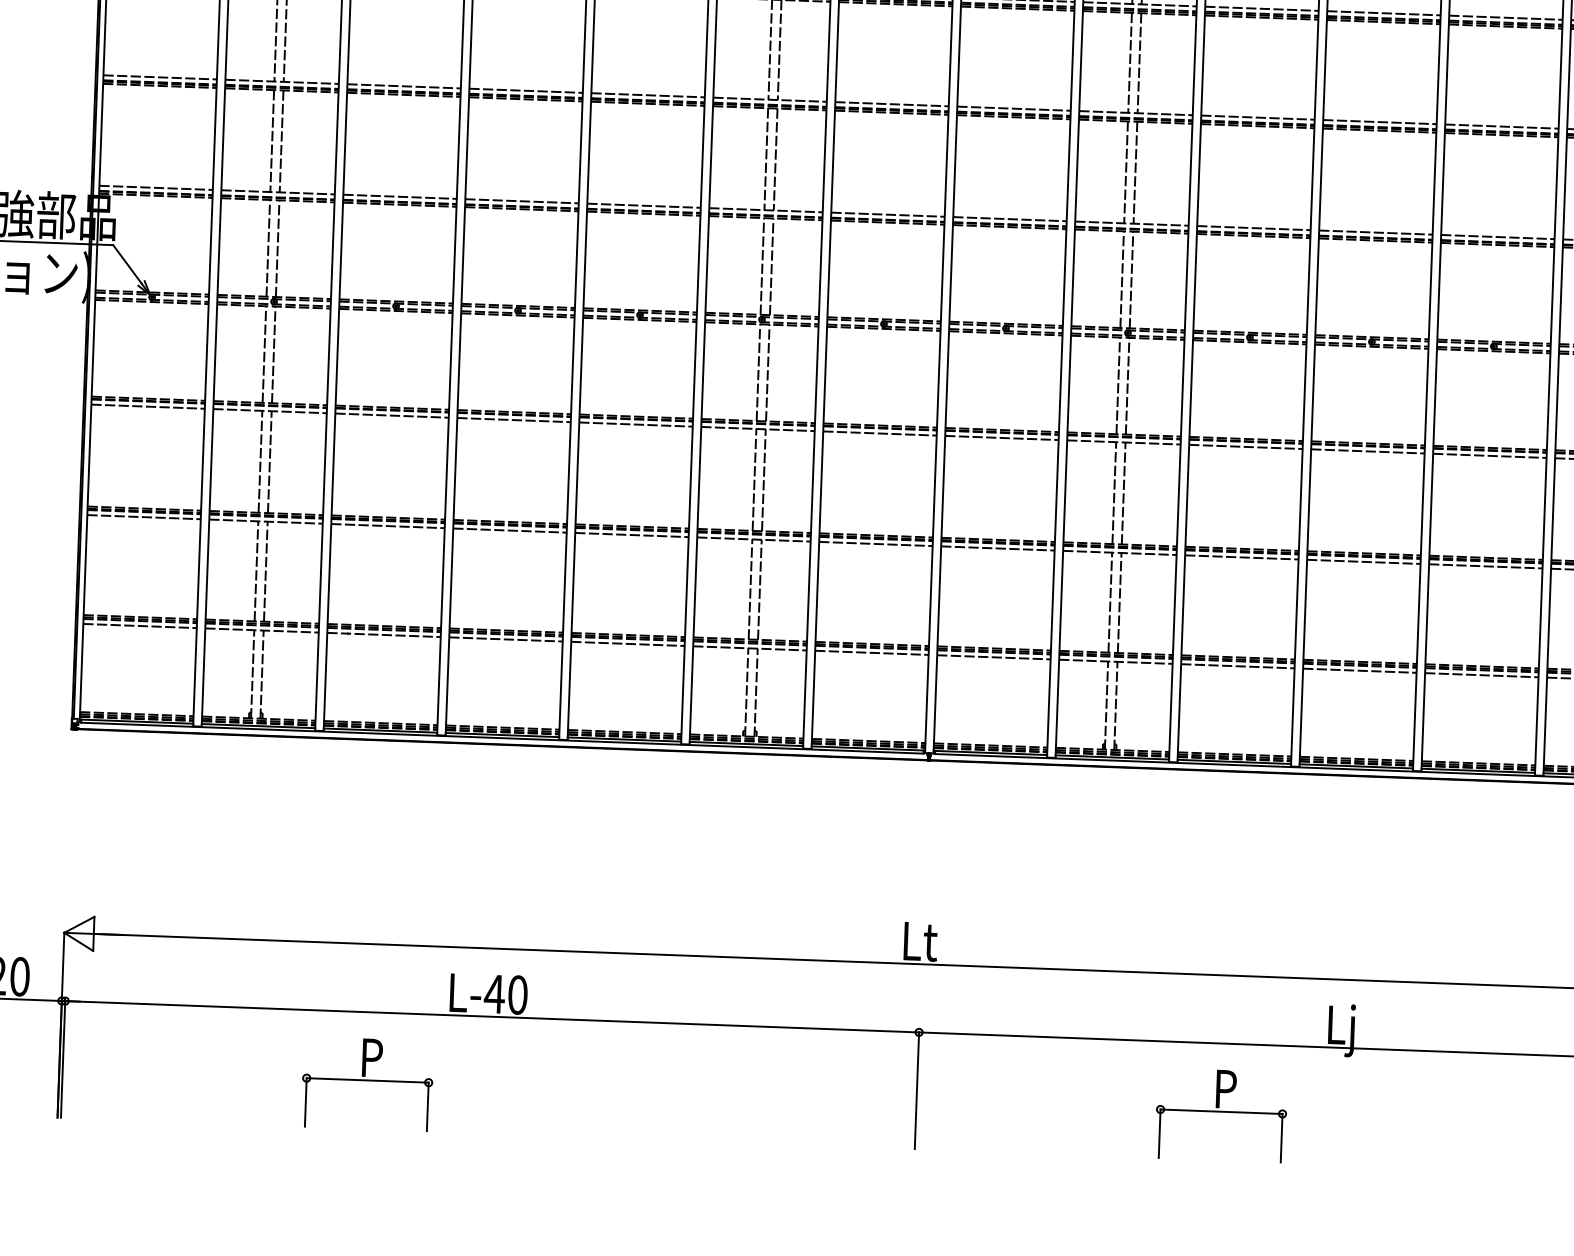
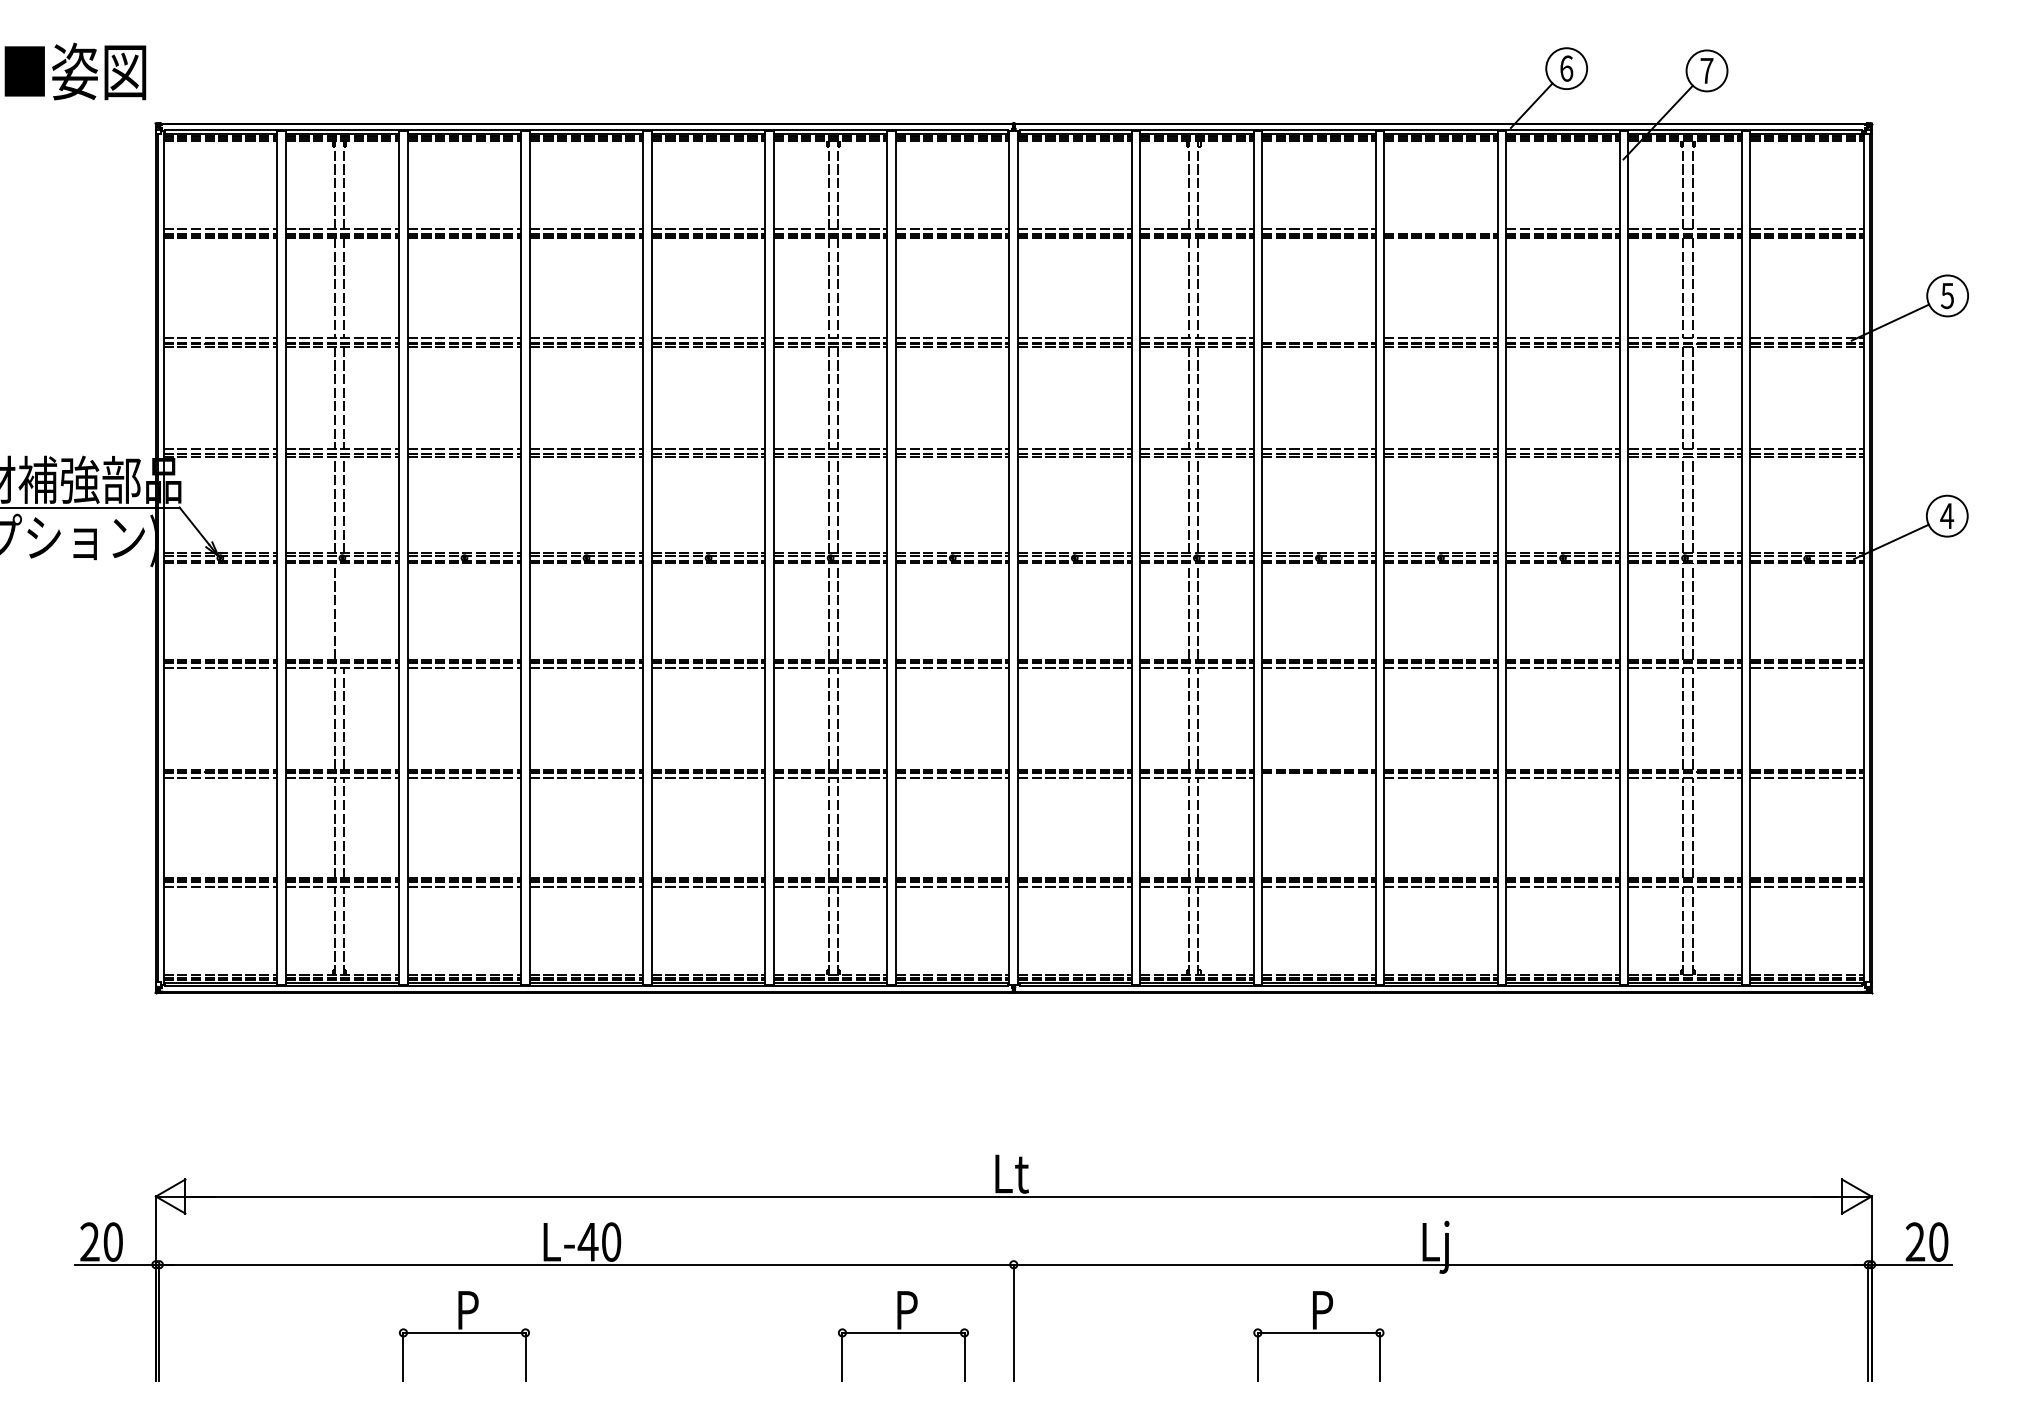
line: (1383, 13) -> (1440, 229), removed
line: (1257, 117) -> (1318, 338), removed
line: (274, 354) -> (344, 610), removed
line: (1241, 557) -> (1318, 778), removed
part: (806, 1100) -> (903, 1336), added

